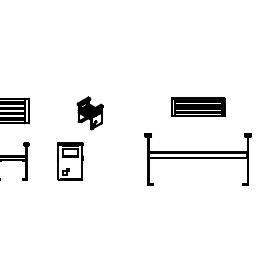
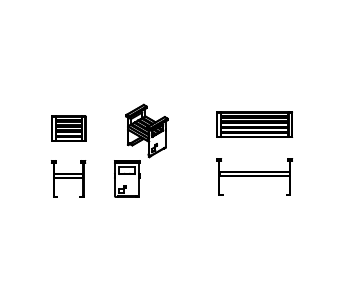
part: (198, 106) -> (254, 124), size x1.43
part: (89, 112) -> (146, 130), size x1.67
part: (198, 158) -> (254, 176), size x0.71

